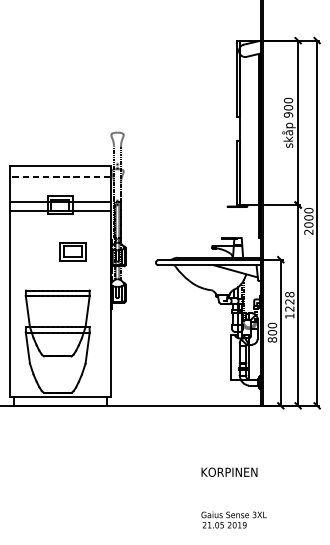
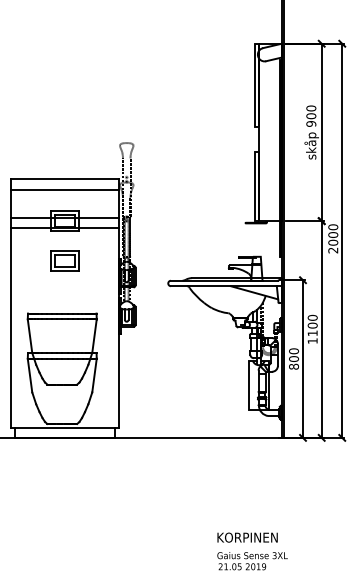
line: (59, 176) -> (64, 190), dashed -> solid
part: (72, 251) -> (64, 260), moved
text: (289, 301) -> (312, 325), 1228 -> 1100
text: (229, 472) -> (247, 537), moved

